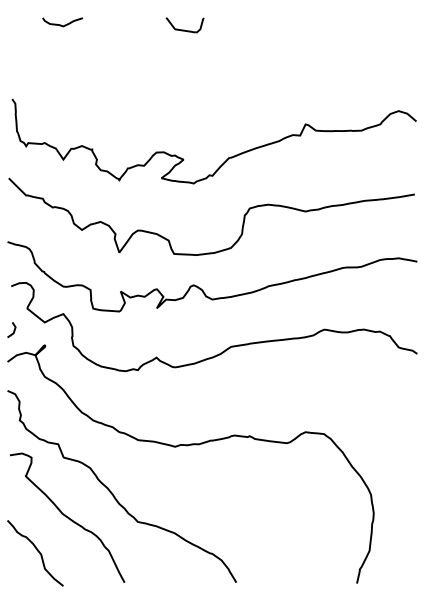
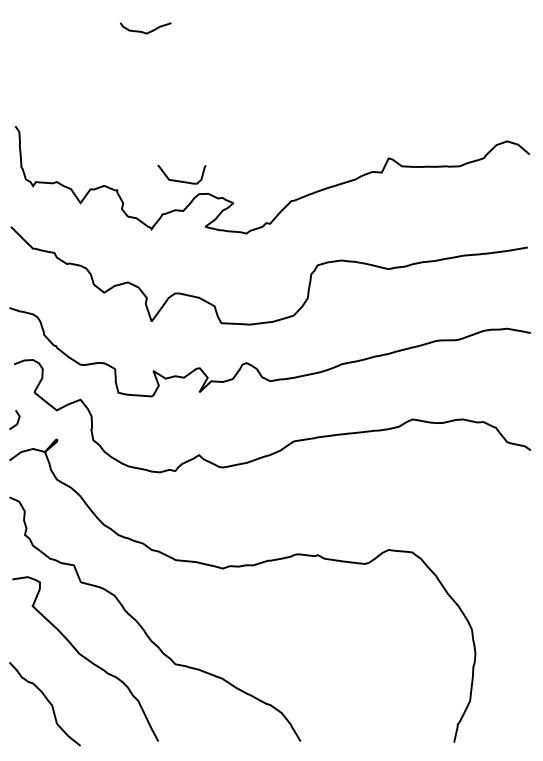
curve: (61, 24) -> (144, 31), moved
curve: (184, 29) -> (181, 180), moved

